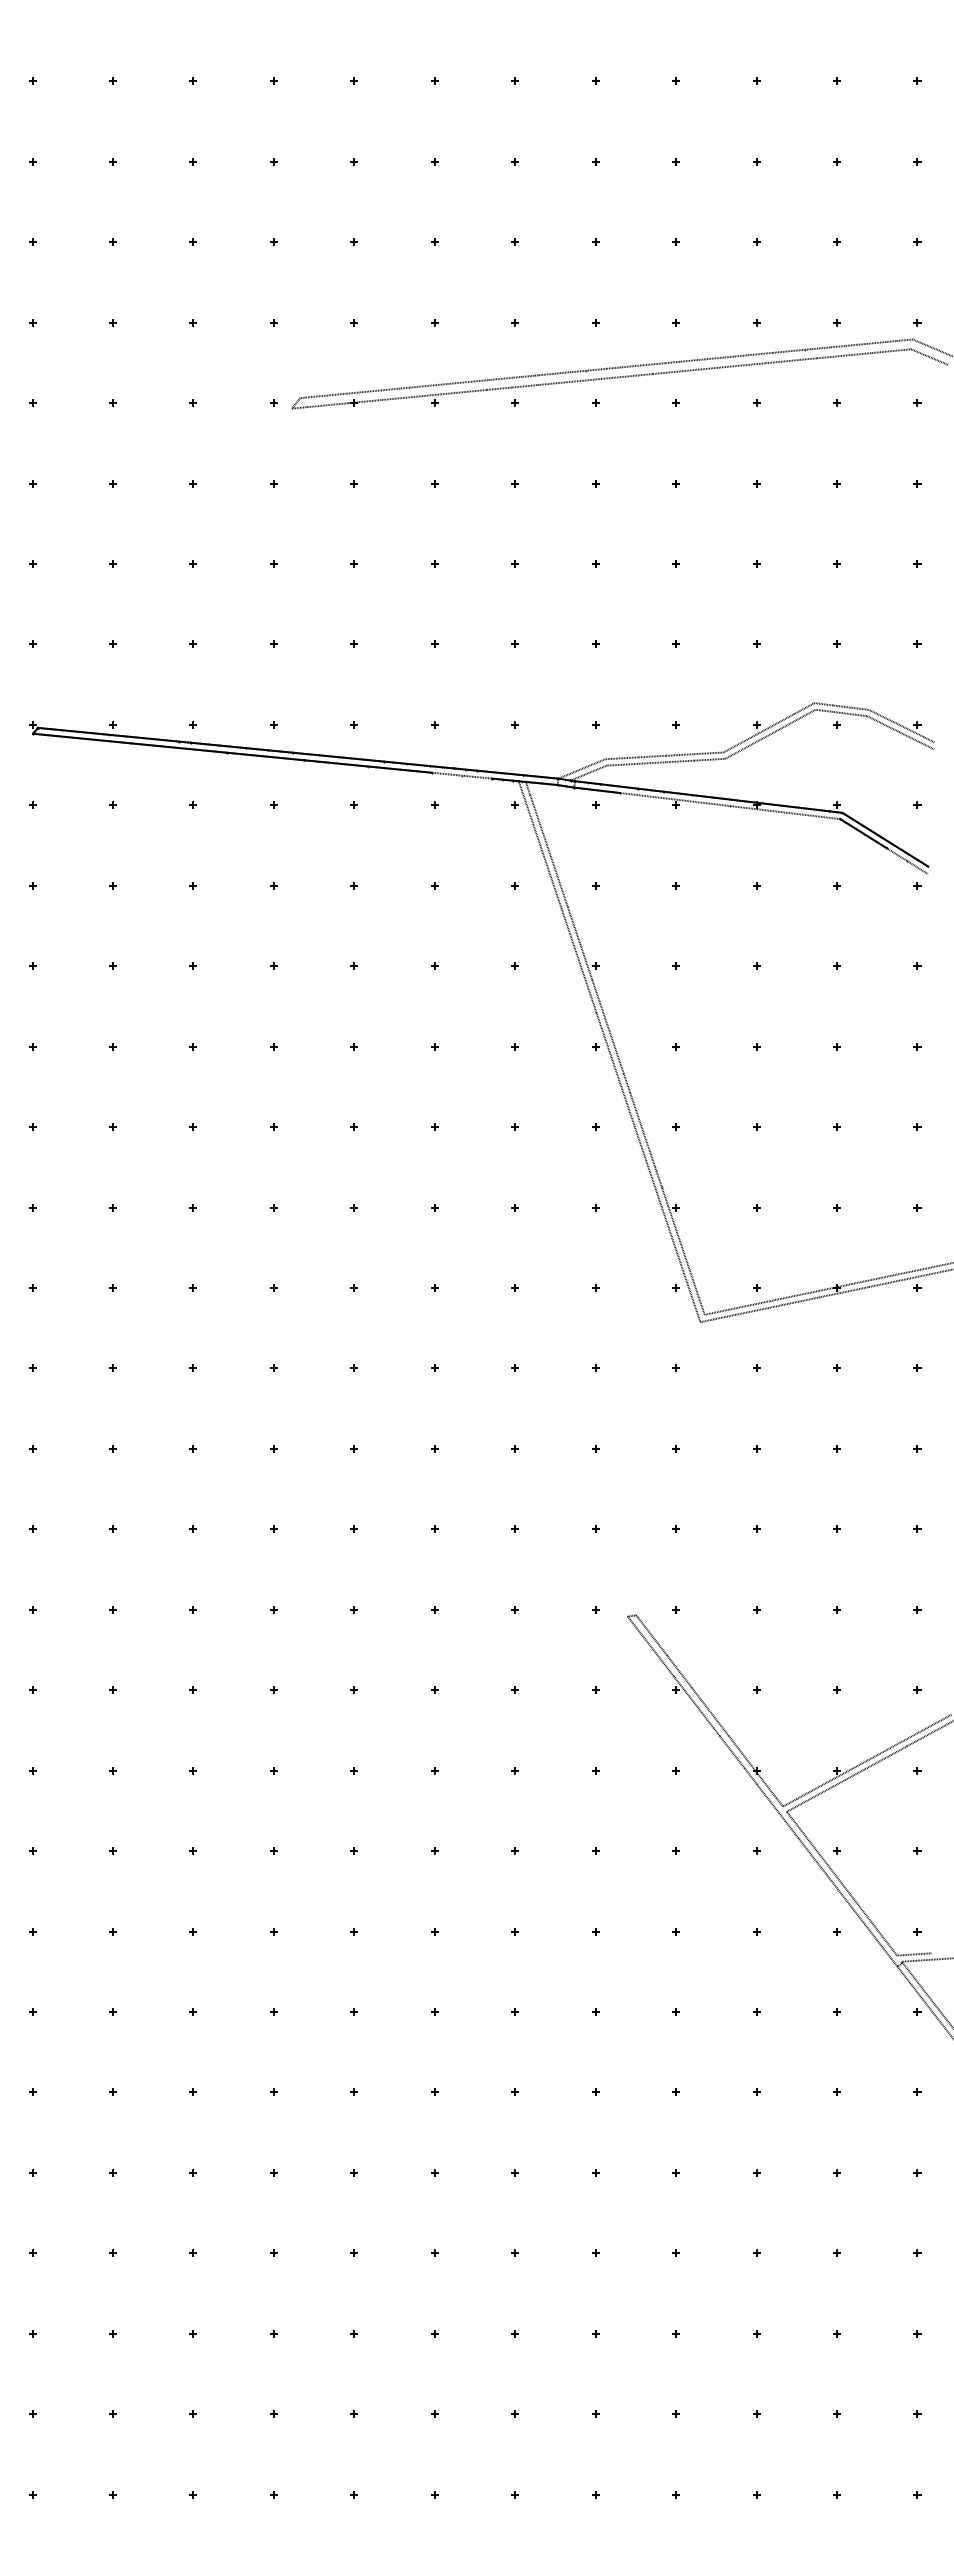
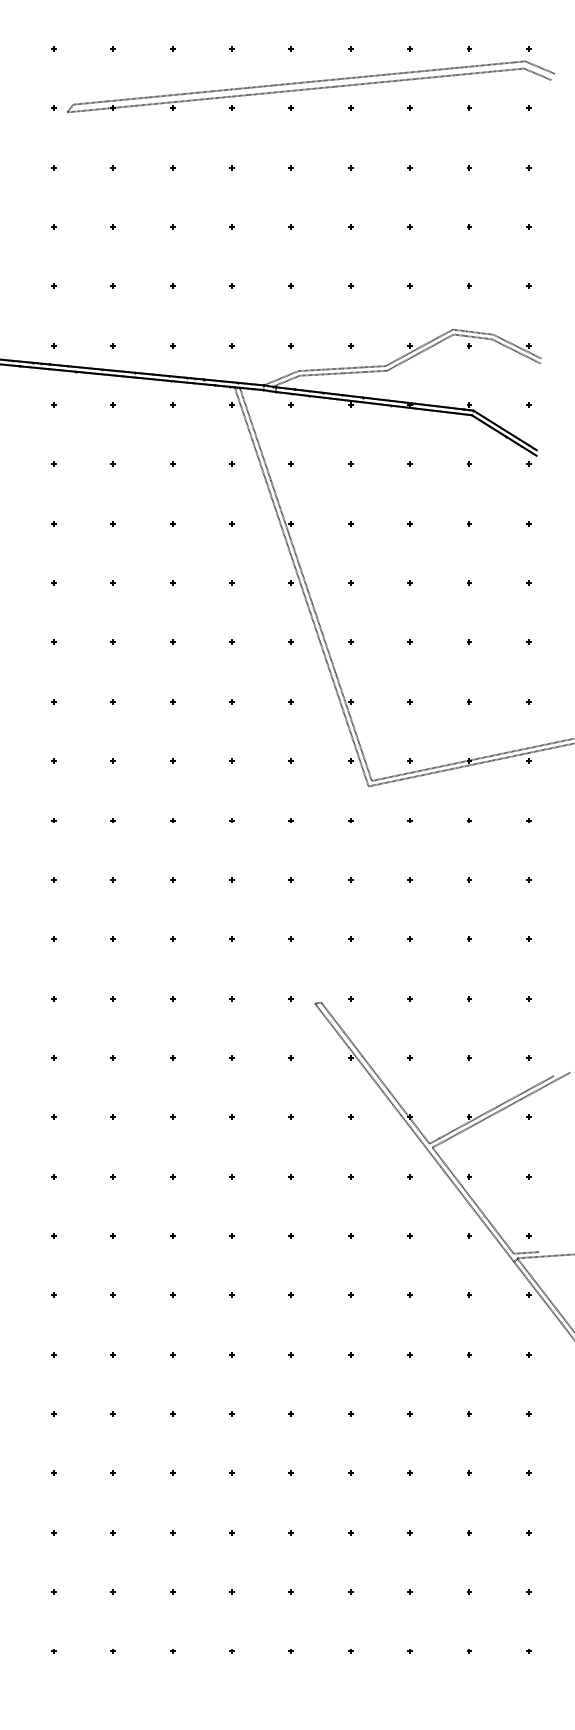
line: (461, 775) -> (192, 383), added
line: (729, 805) -> (390, 405), added
line: (907, 861) -> (521, 446), added

